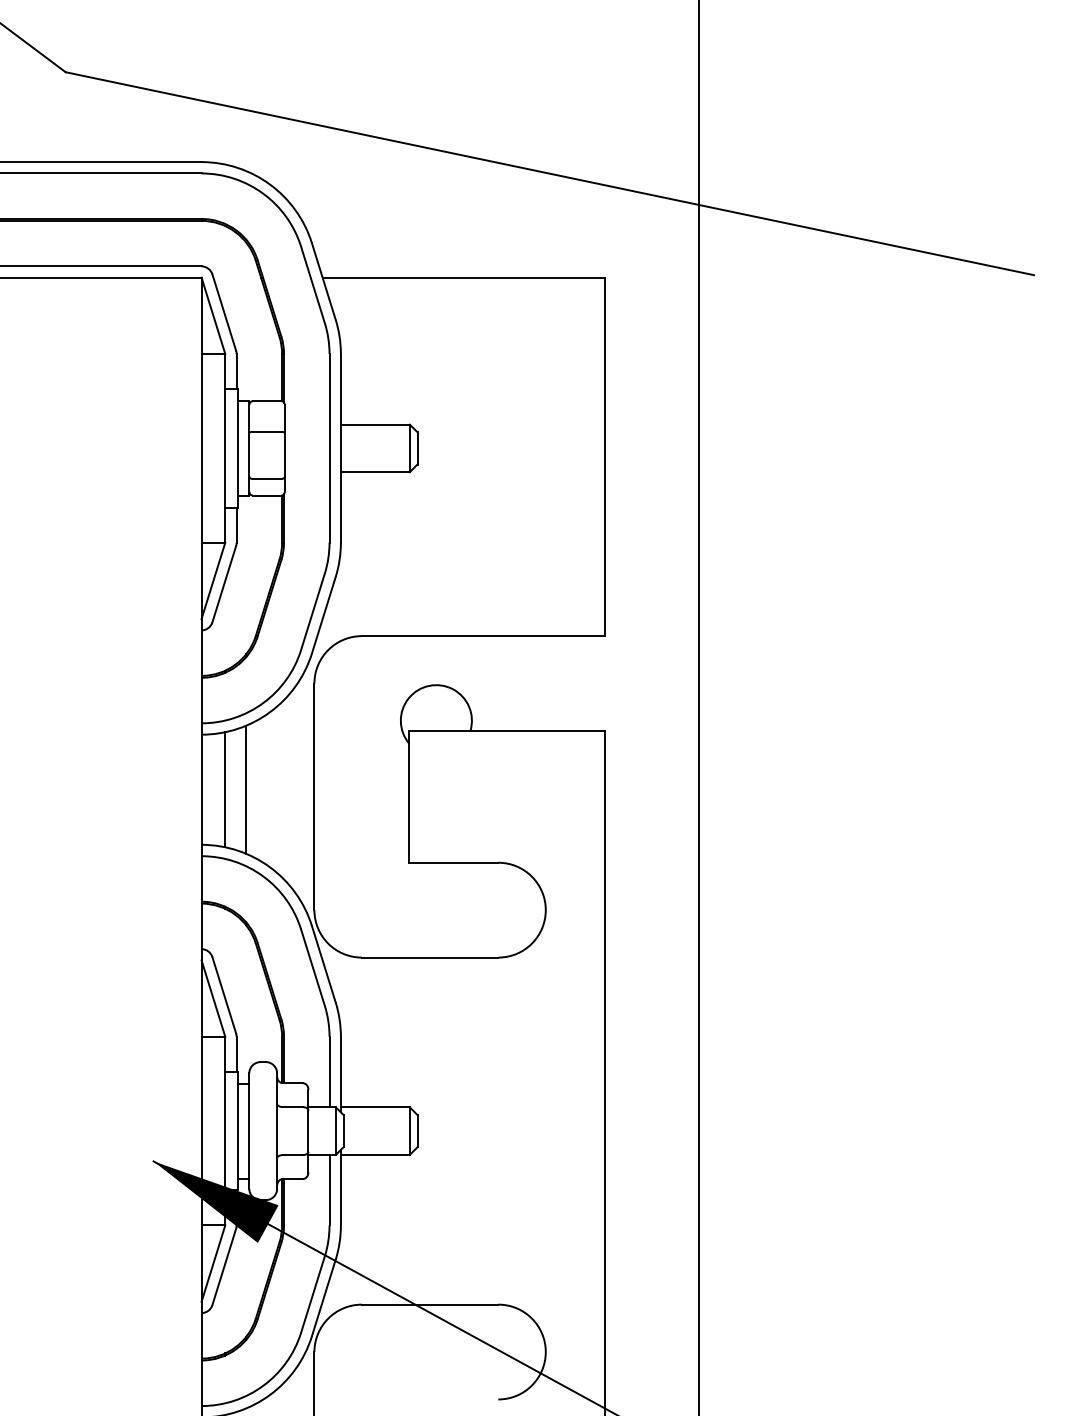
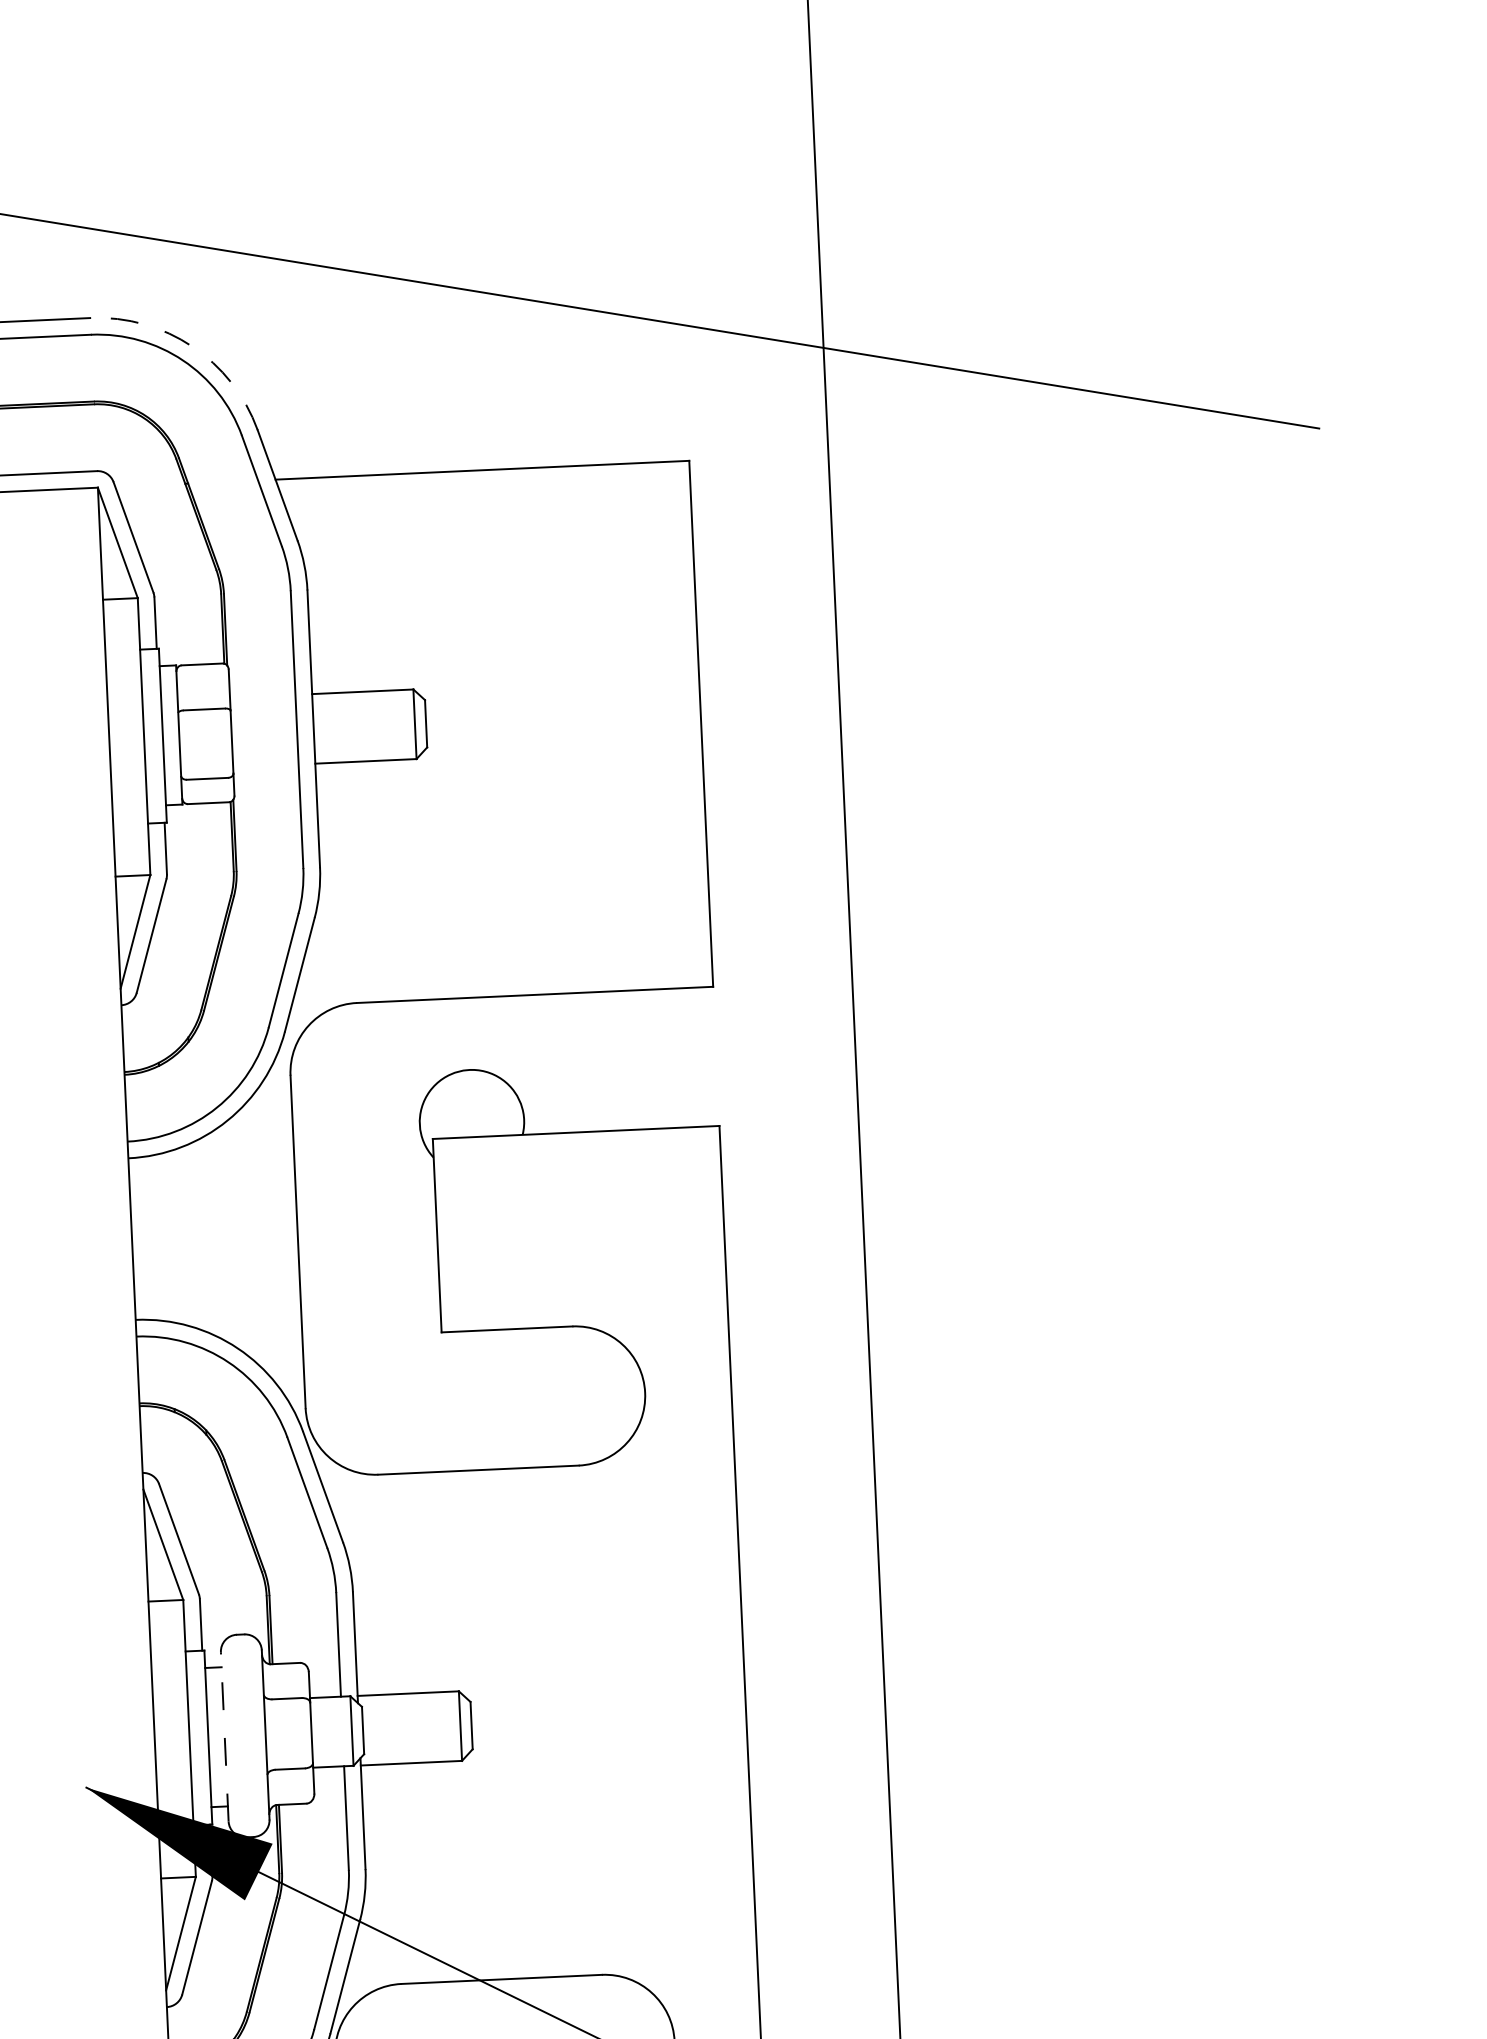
arc: (270, 184) -> (192, 346), solid -> dashed
line: (225, 789) -> (167, 1237), removed
line: (246, 789) -> (197, 1235), removed
line: (249, 1131) -> (225, 1737), solid -> dashed

